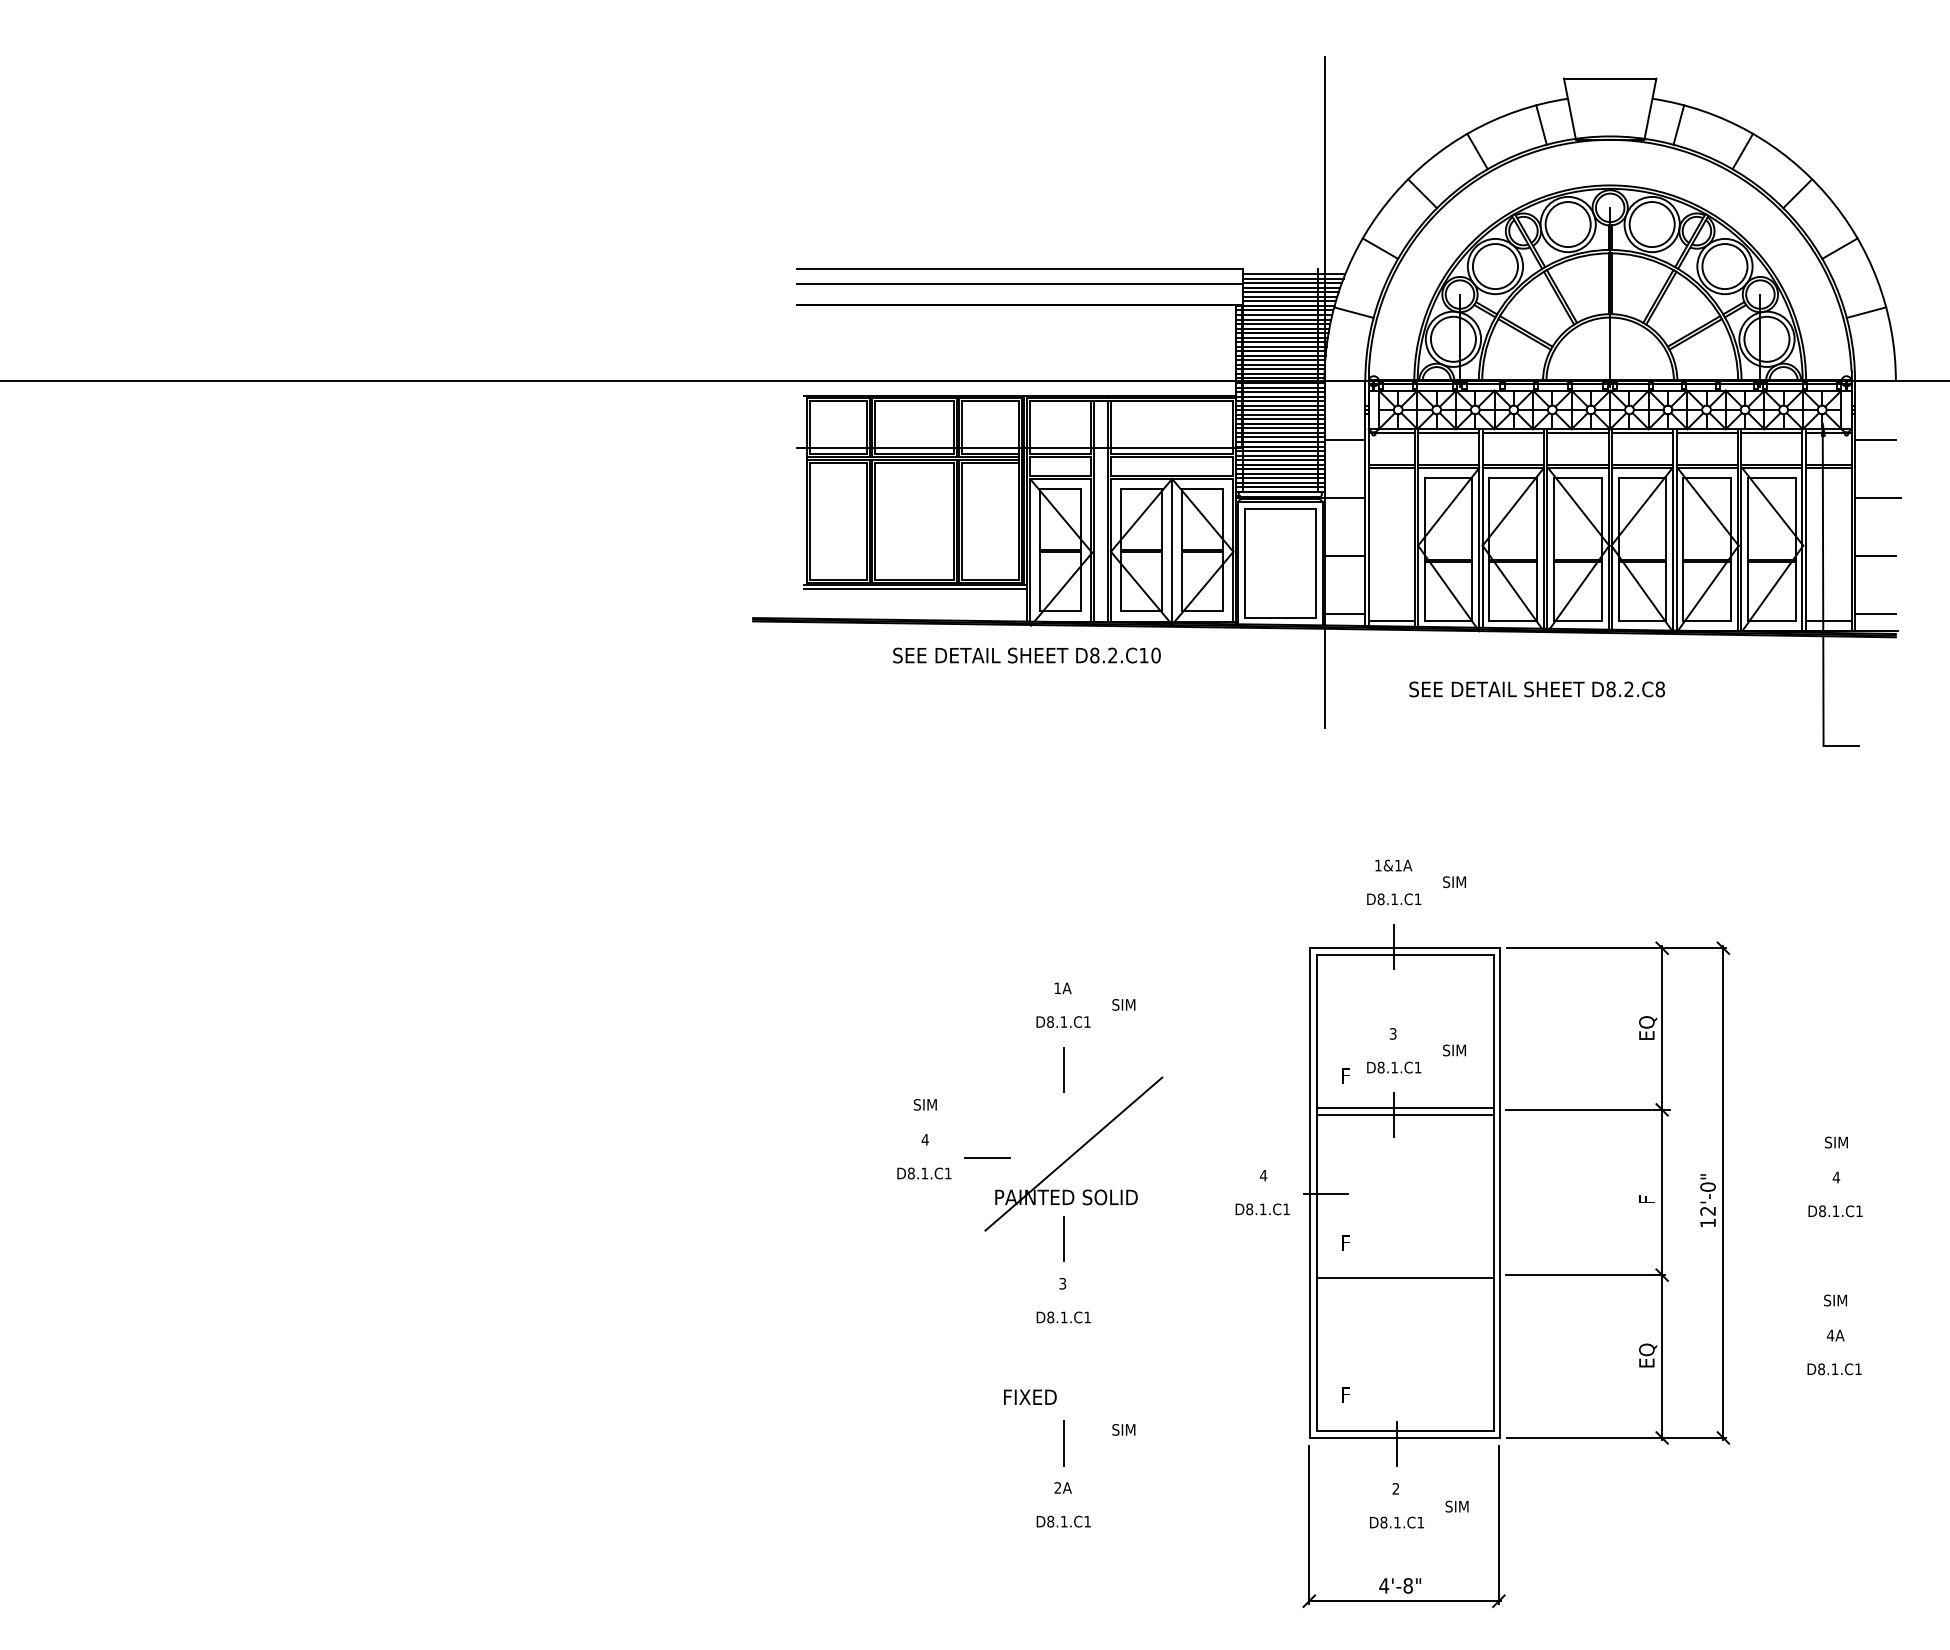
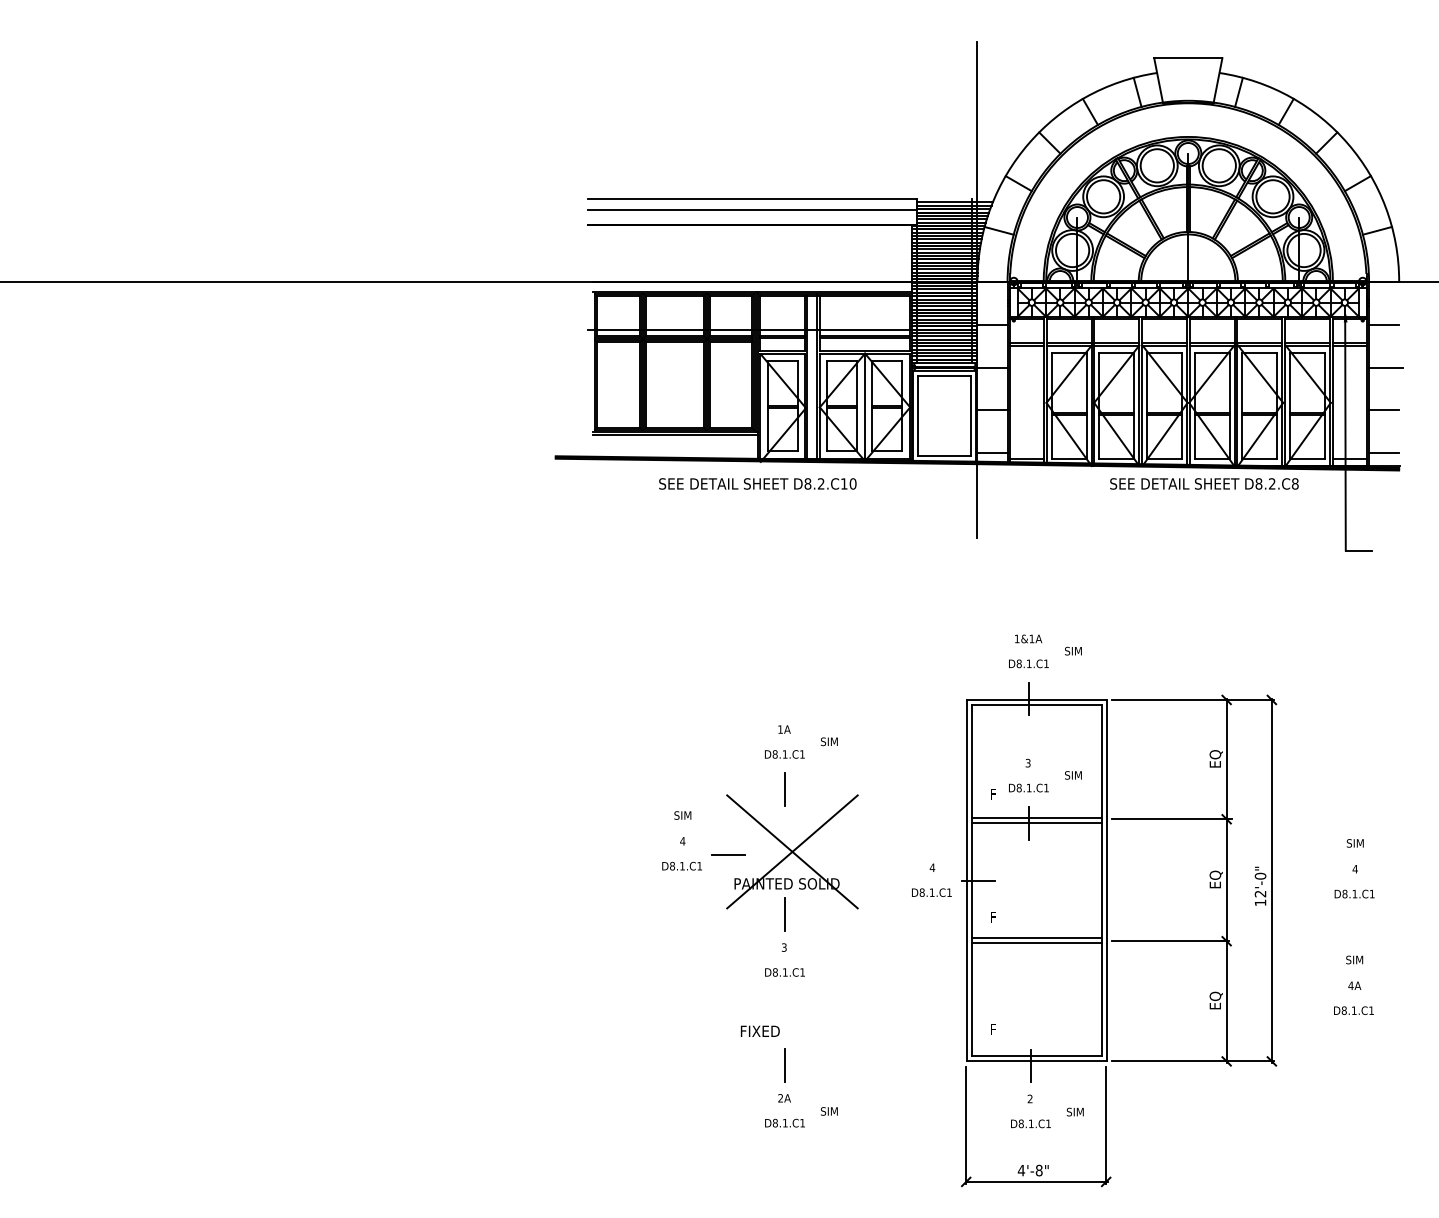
text: (1537, 688) -> (1204, 483), moved
line: (1073, 1153) -> (792, 851), added
text: (1647, 1191) -> (1215, 879), F -> EQ
line: (1404, 1271) -> (1036, 938), added
text: (1124, 1429) -> (829, 1111), moved

